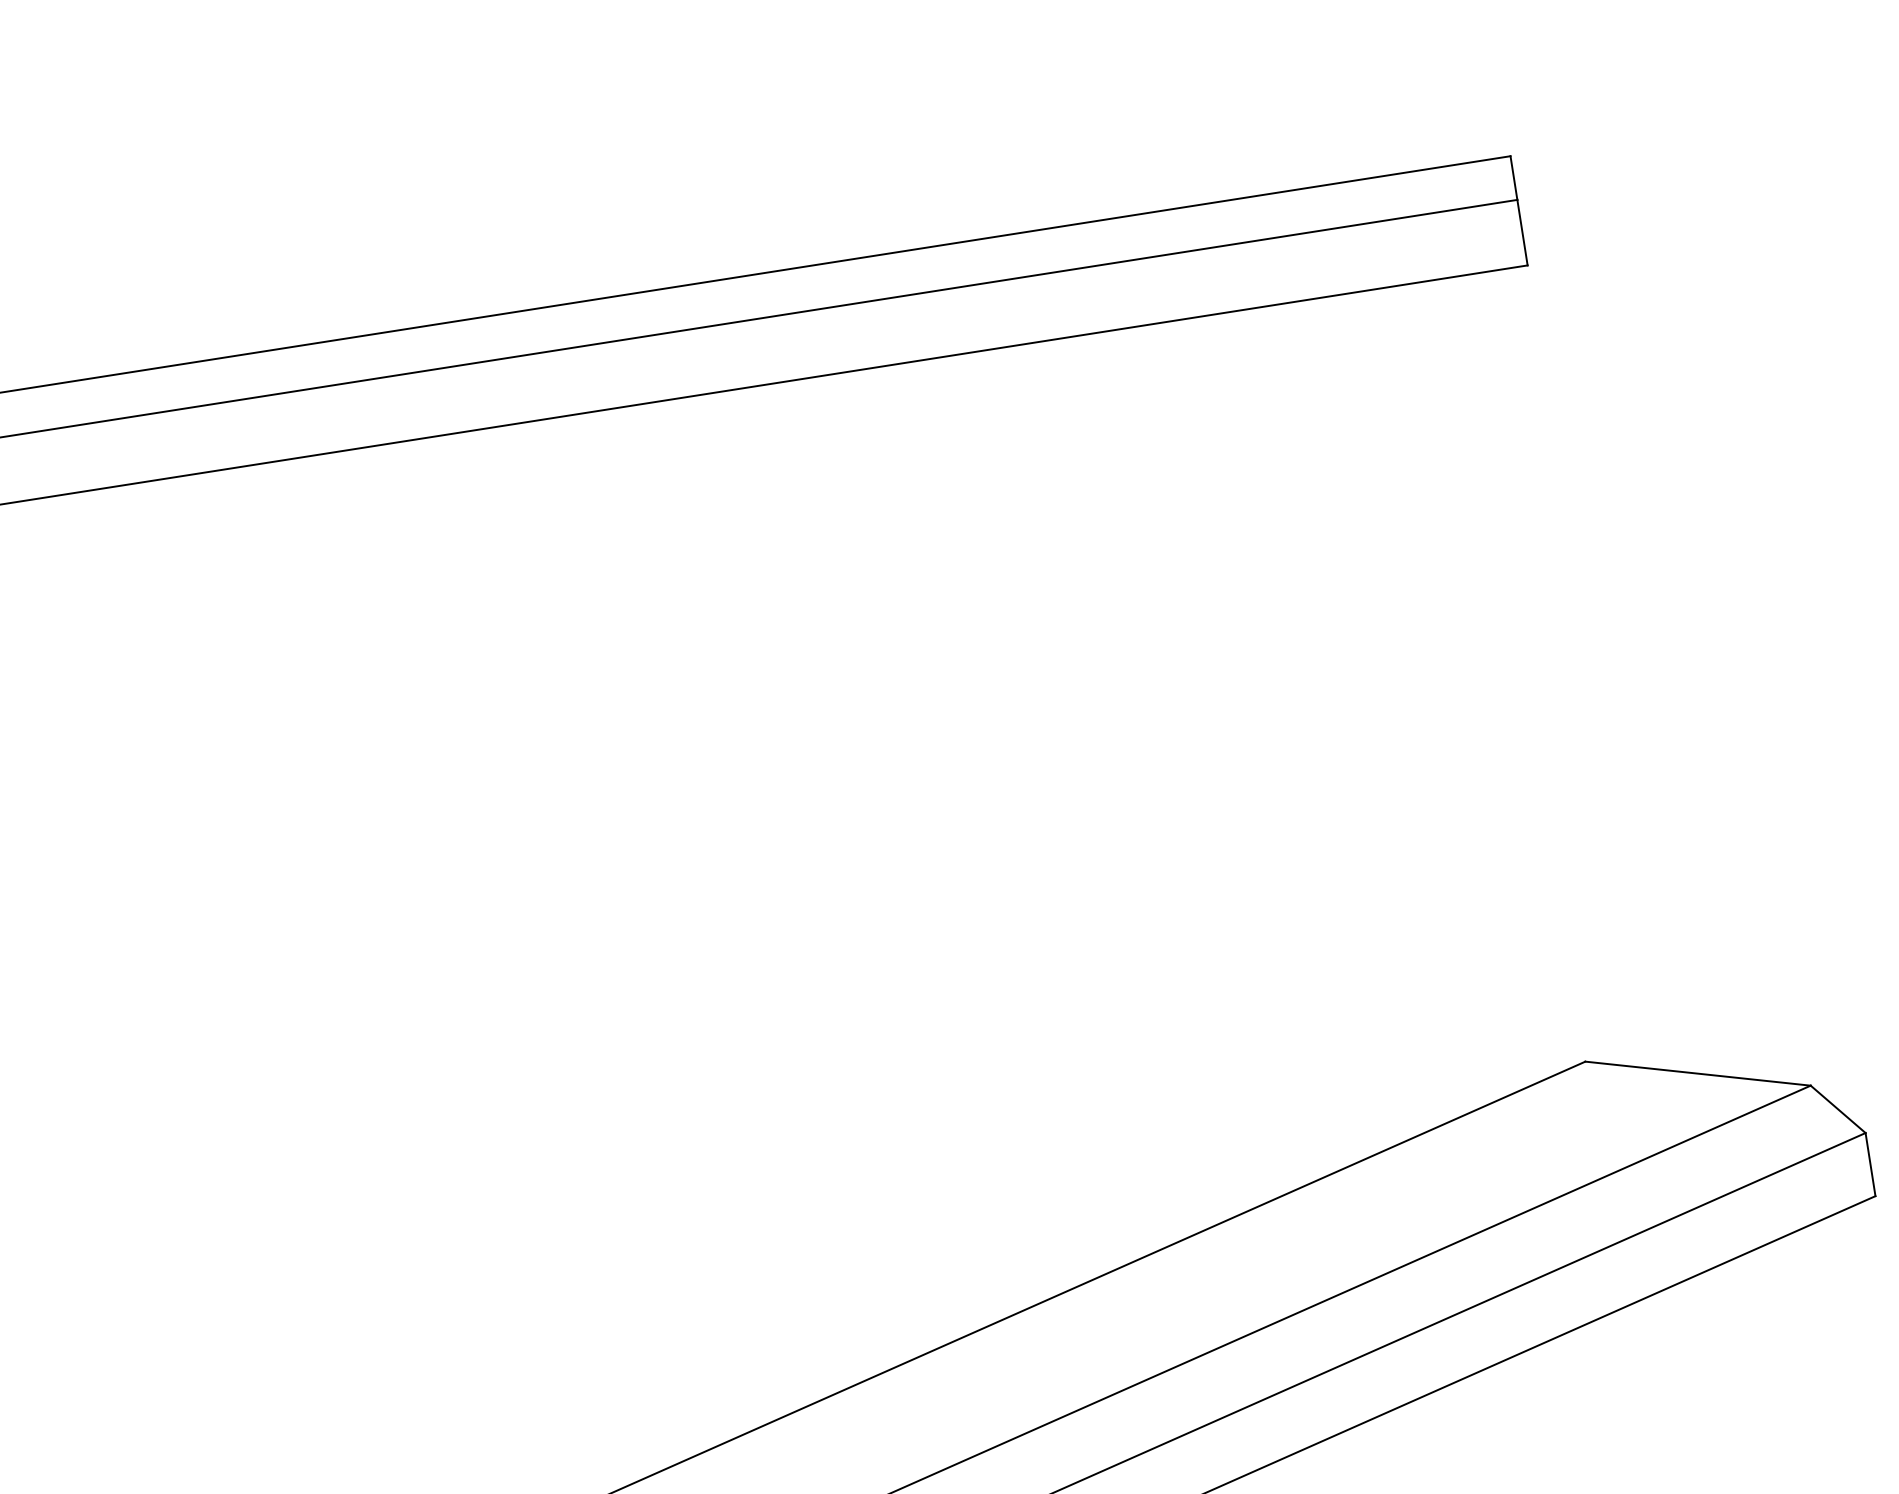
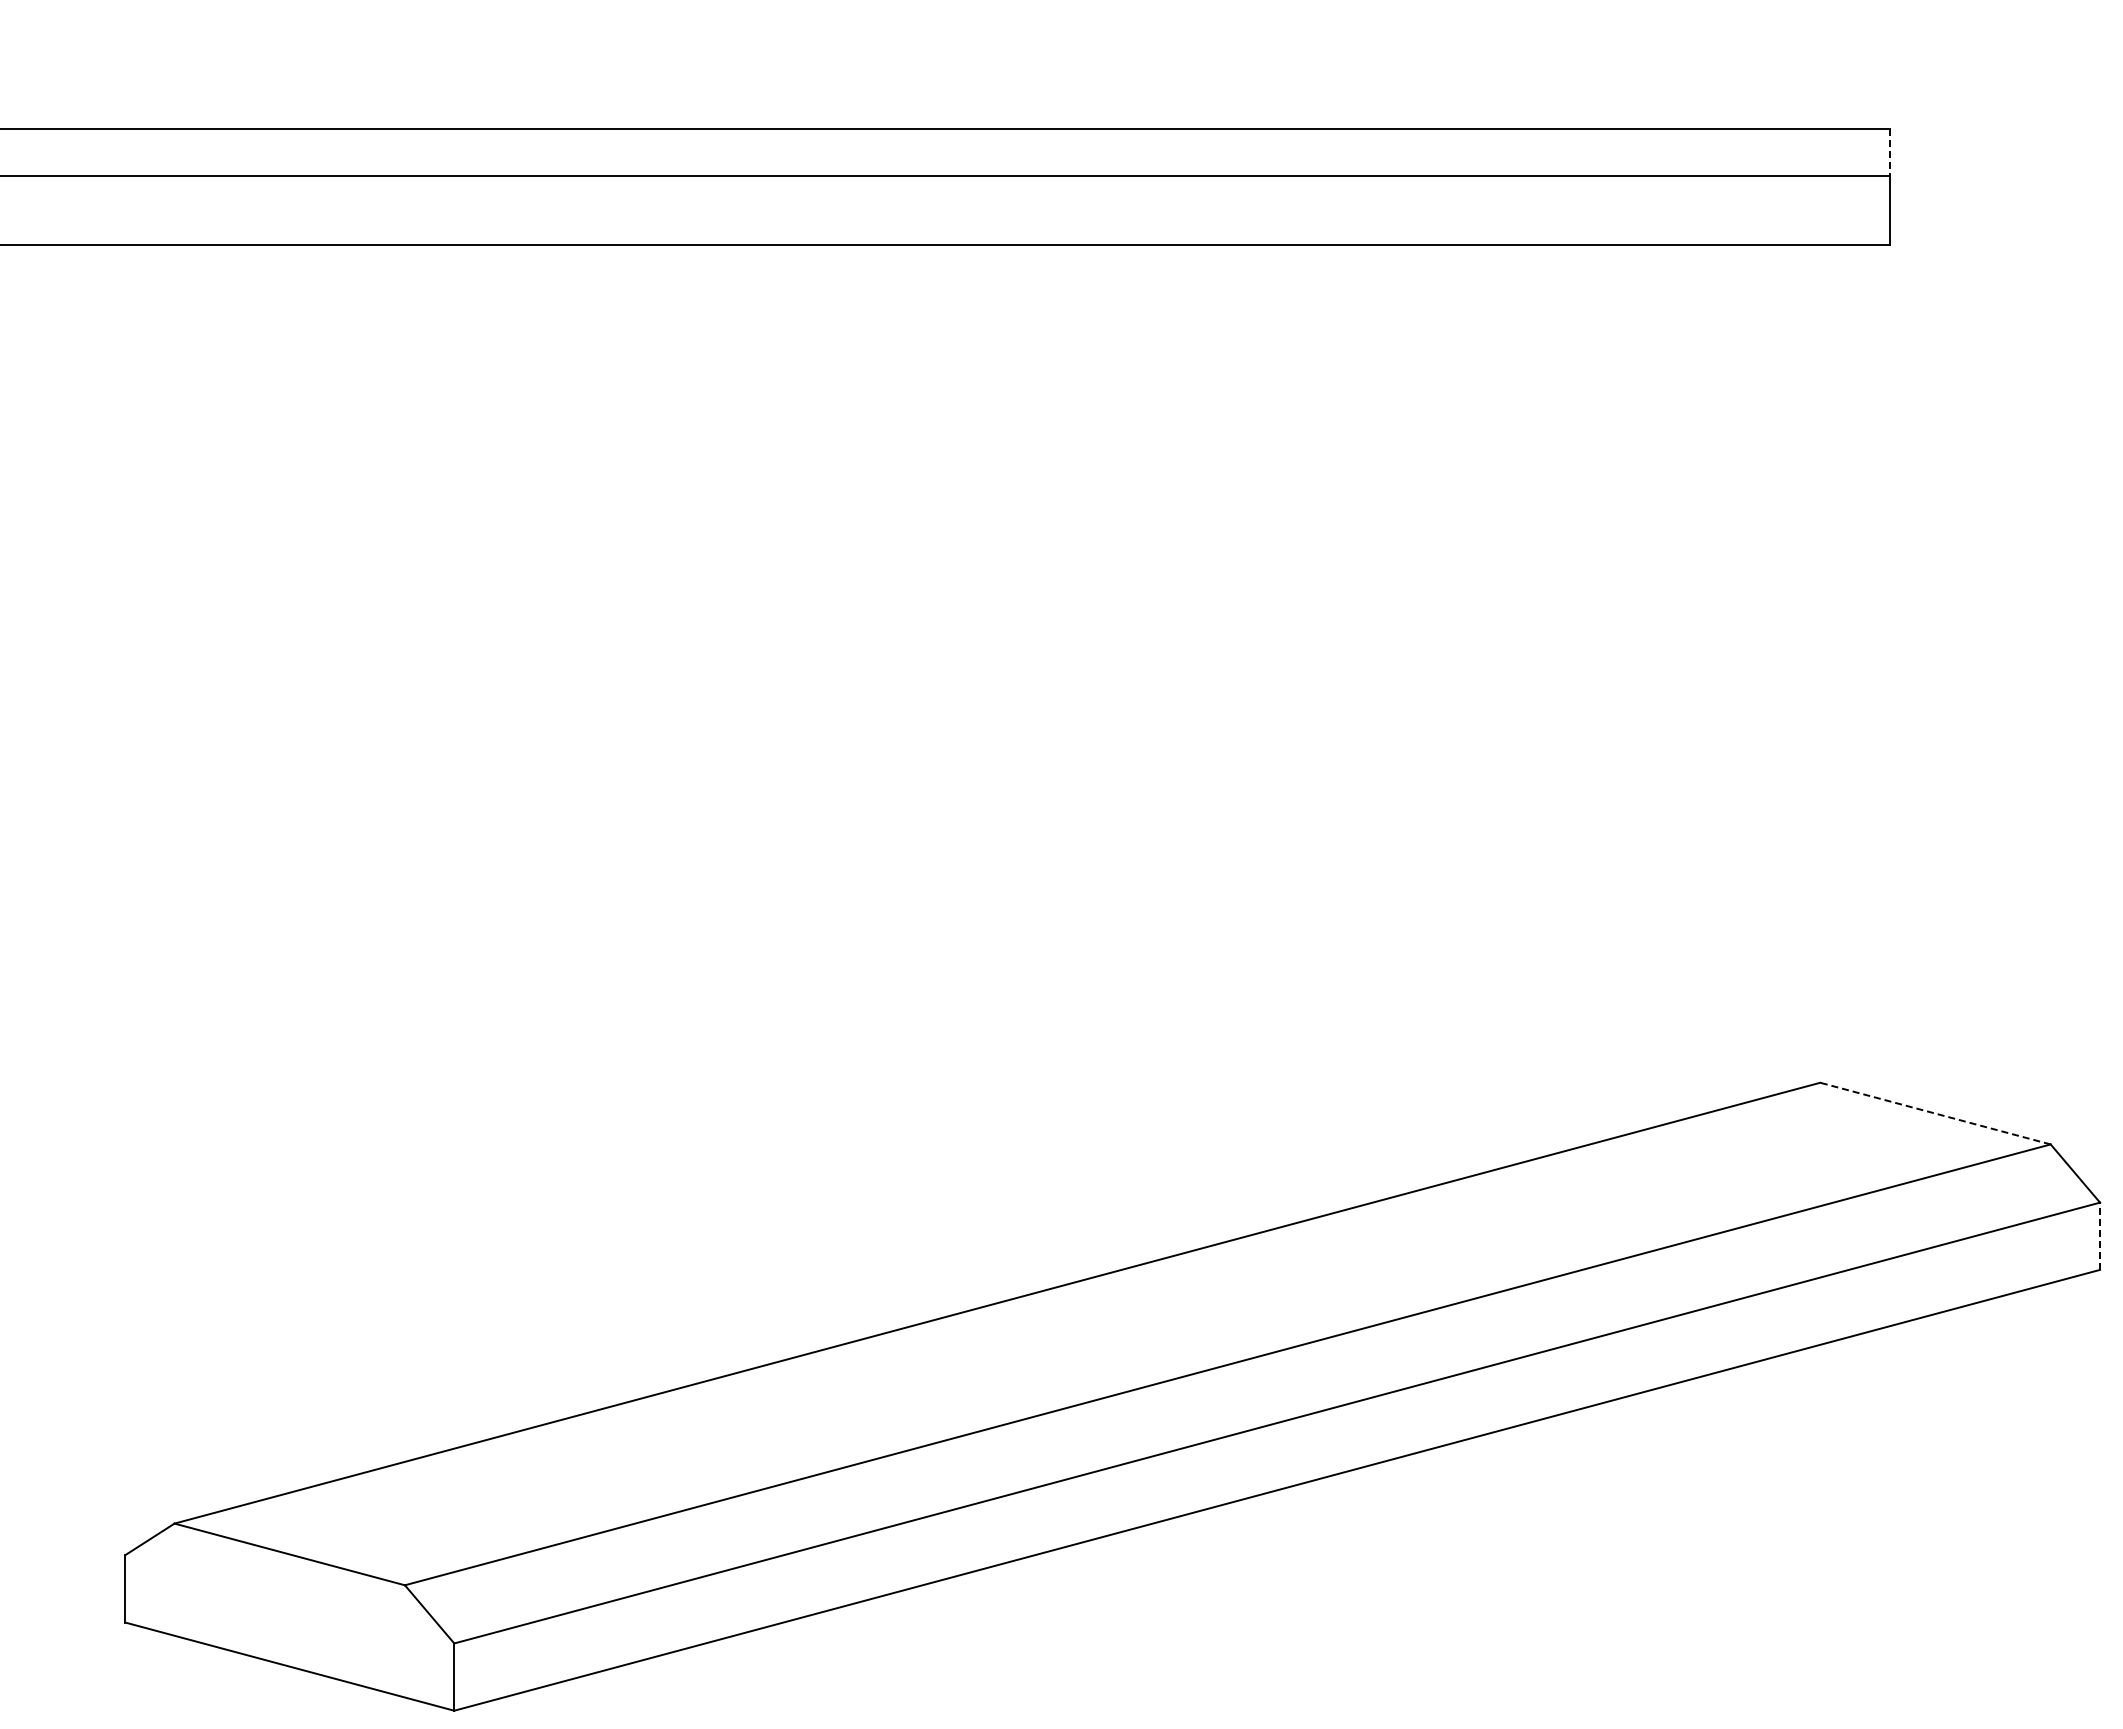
line: (1513, 178) -> (1889, 152), solid -> dashed
line: (1698, 1073) -> (1935, 1113), solid -> dashed
line: (1870, 1164) -> (2100, 1236), solid -> dashed

